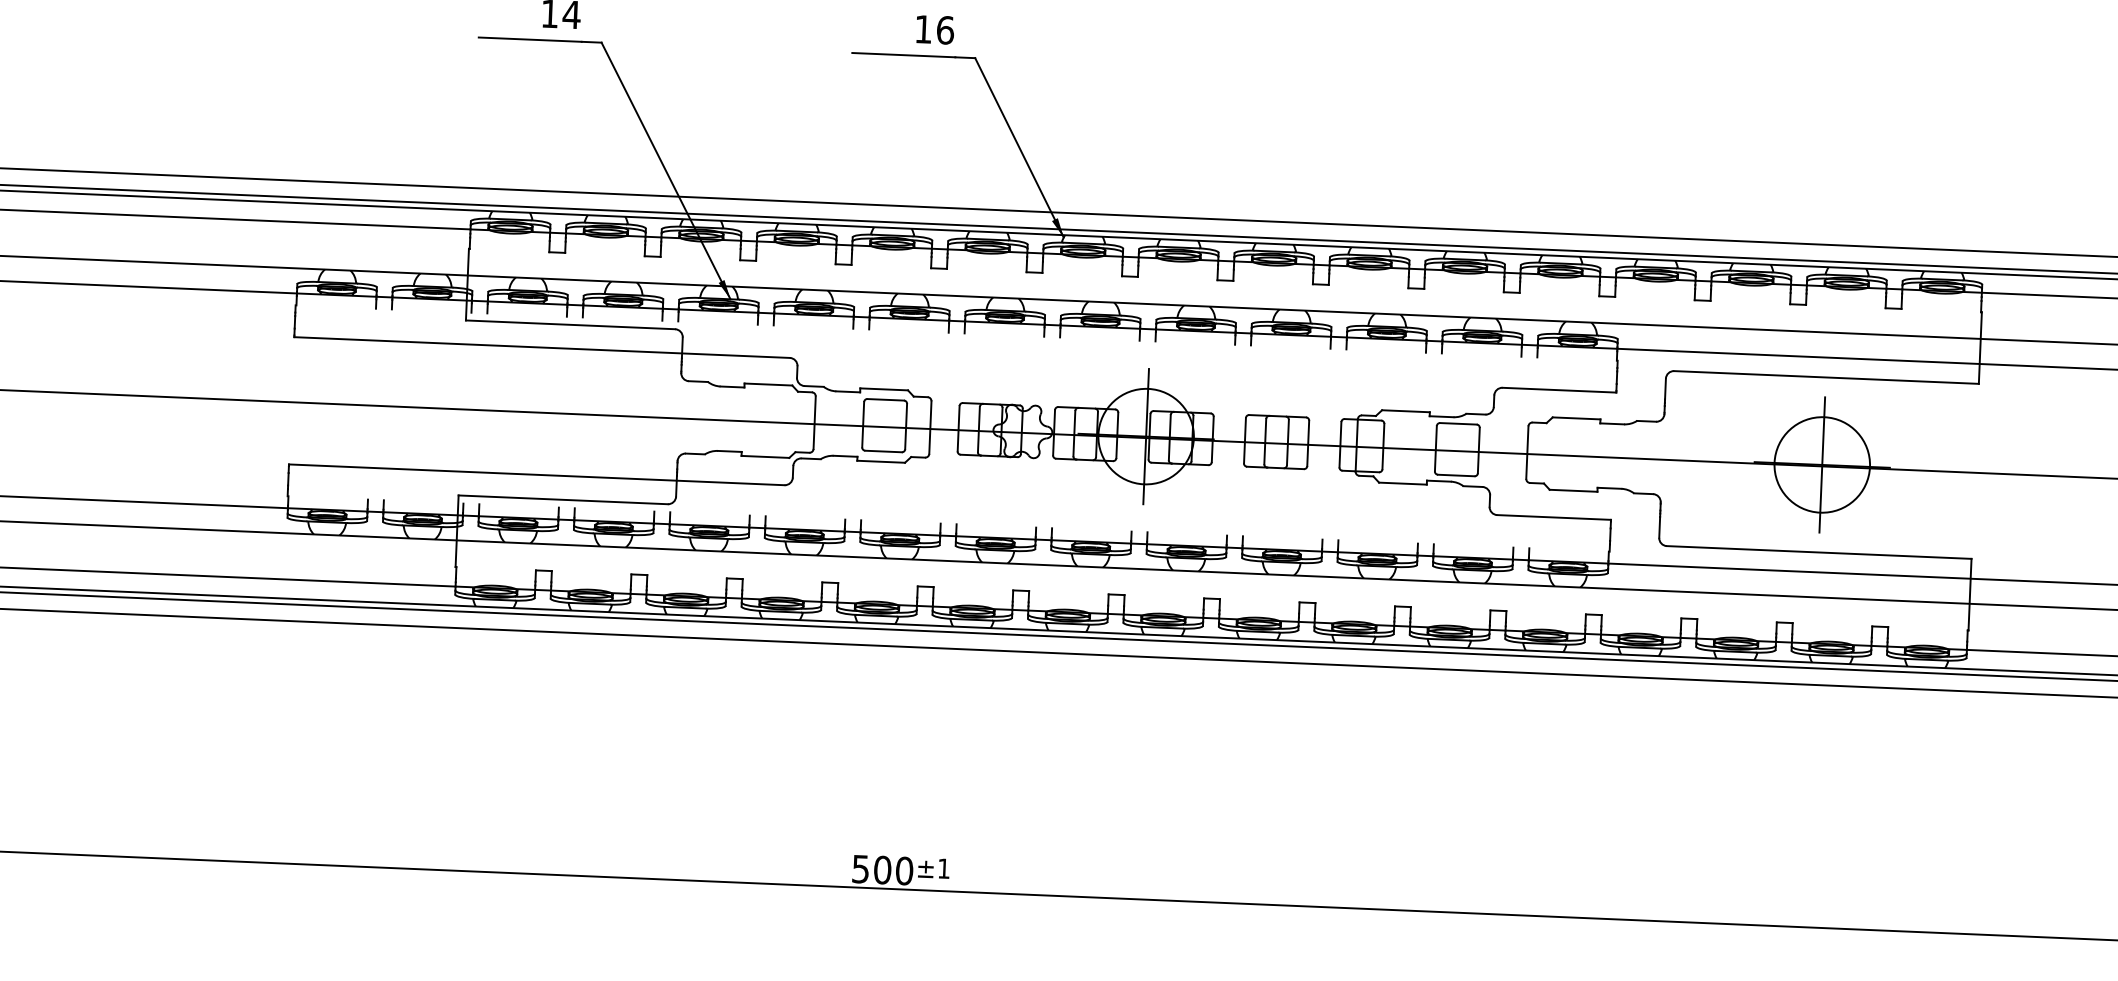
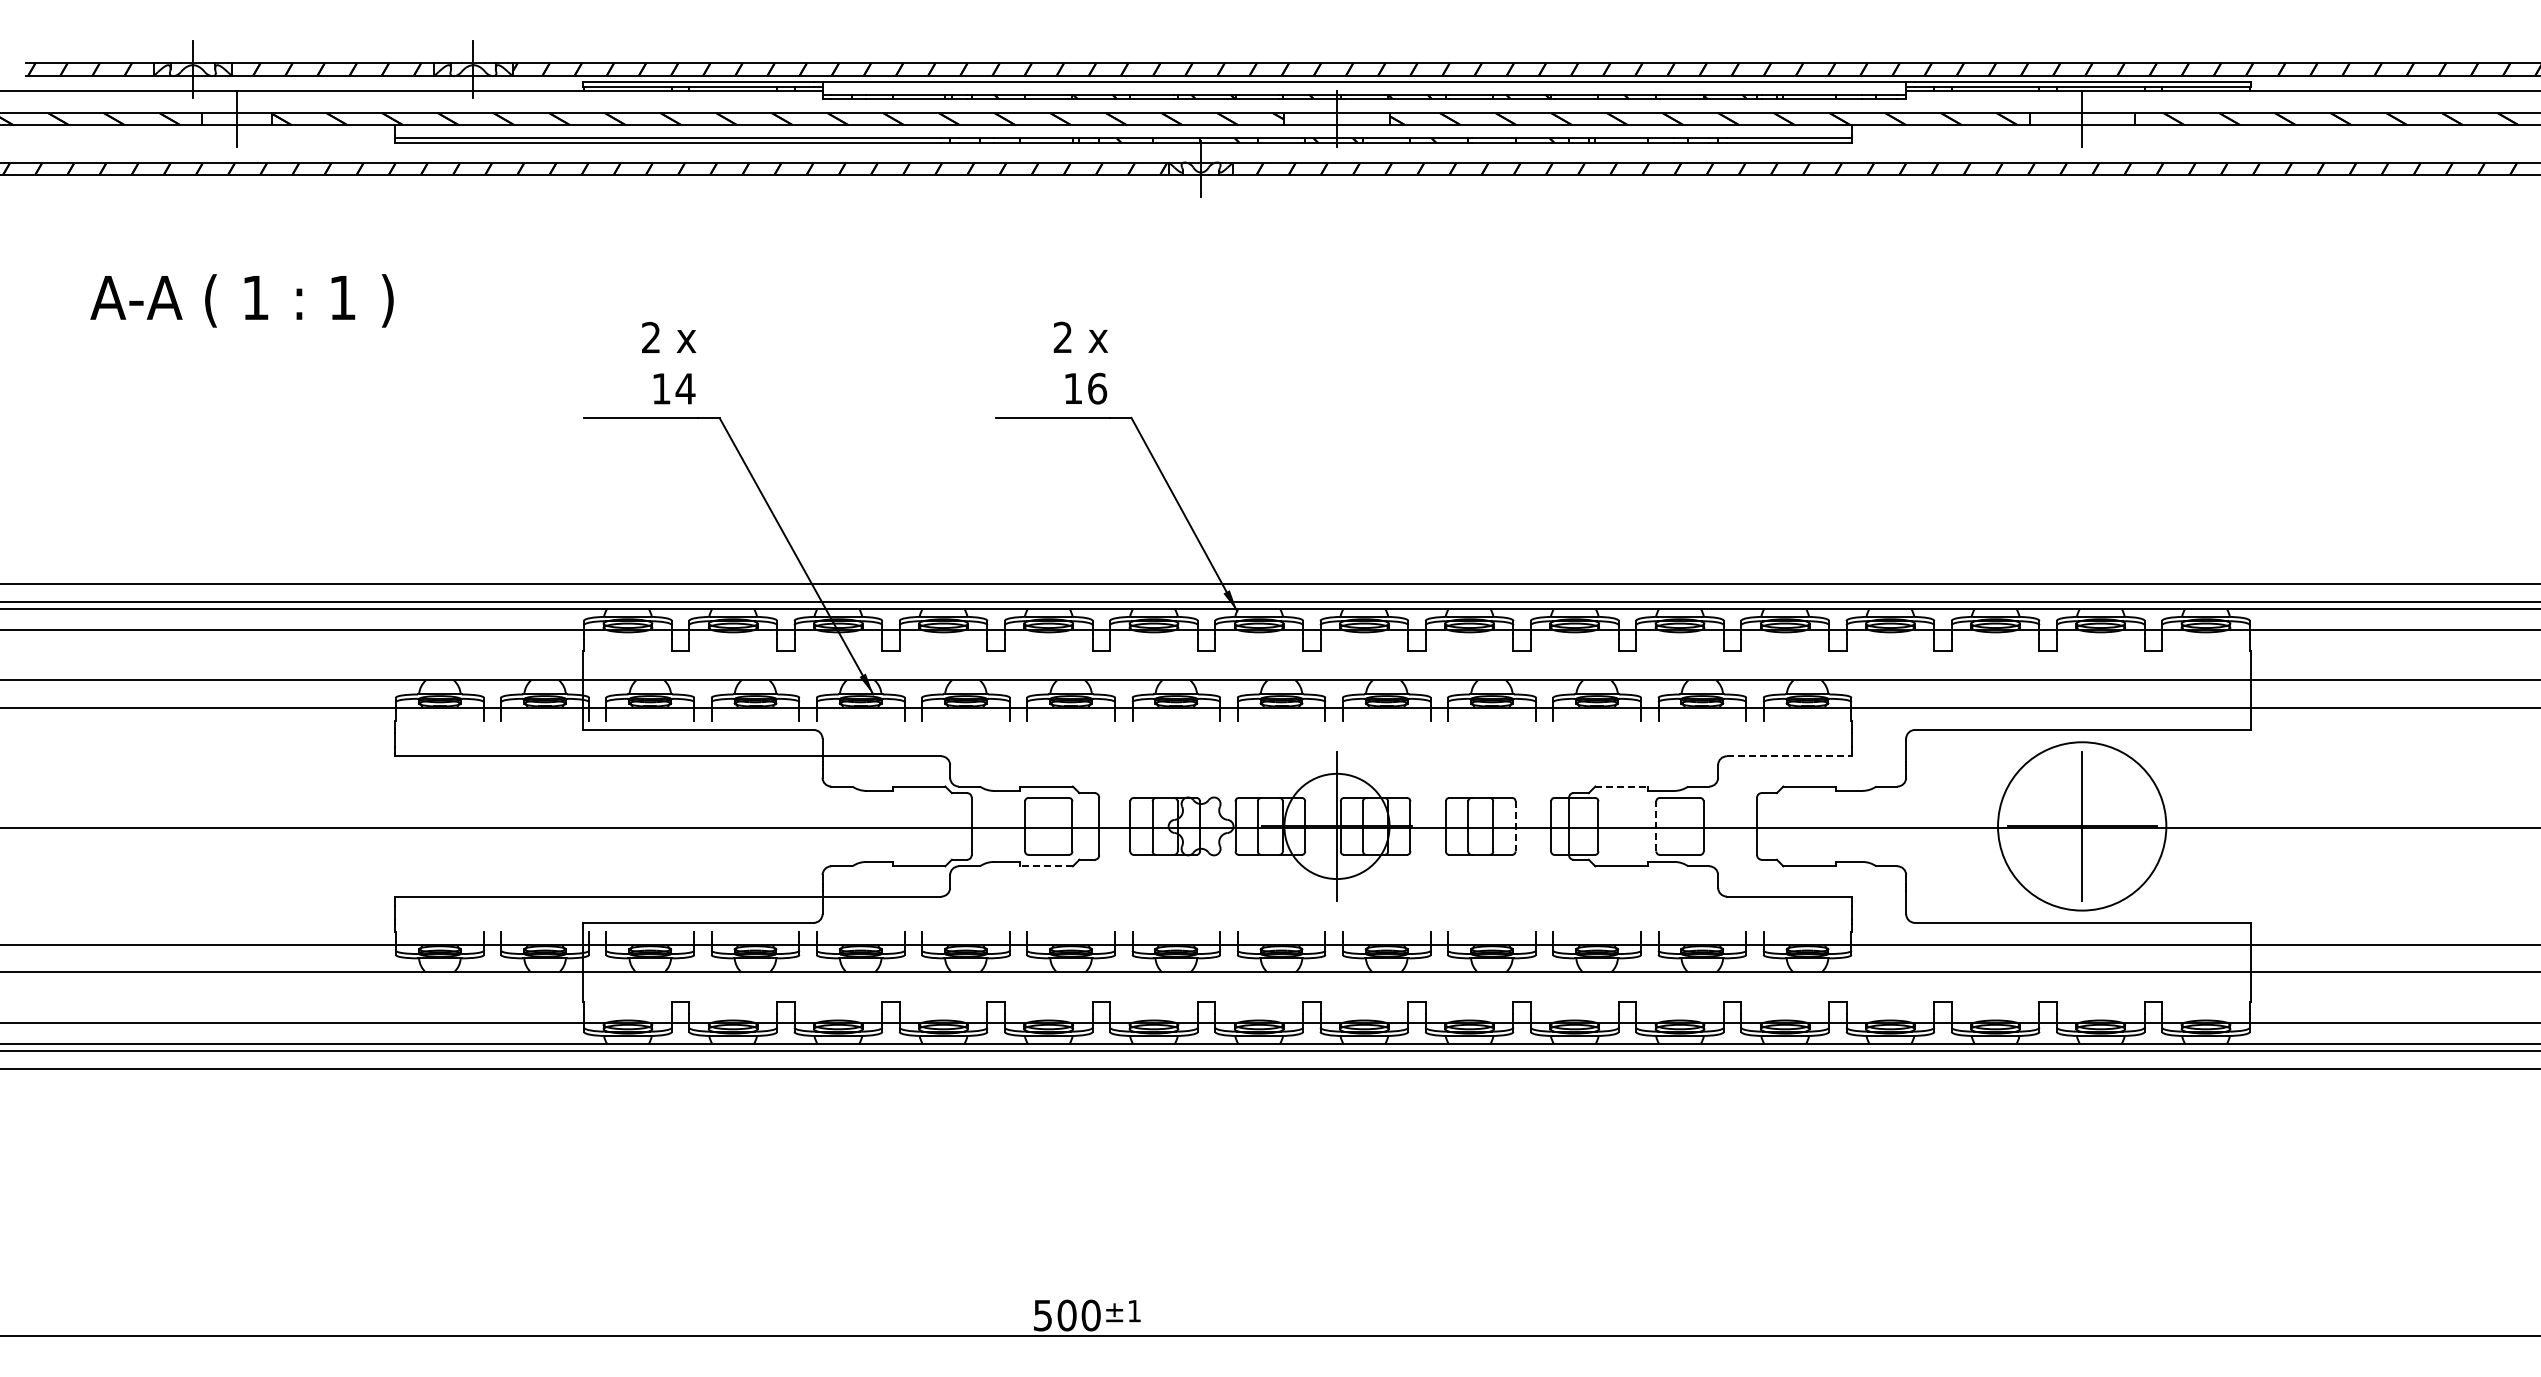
line: (1559, 390) -> (1789, 756), solid -> dashed
line: (1406, 411) -> (1622, 786), solid -> dashed
line: (1308, 443) -> (1515, 826), solid -> dashed
line: (1436, 448) -> (1656, 826), solid -> dashed
line: (881, 461) -> (1046, 866), solid -> dashed
circle: (1821, 464) -> (2081, 826), size x1.6

